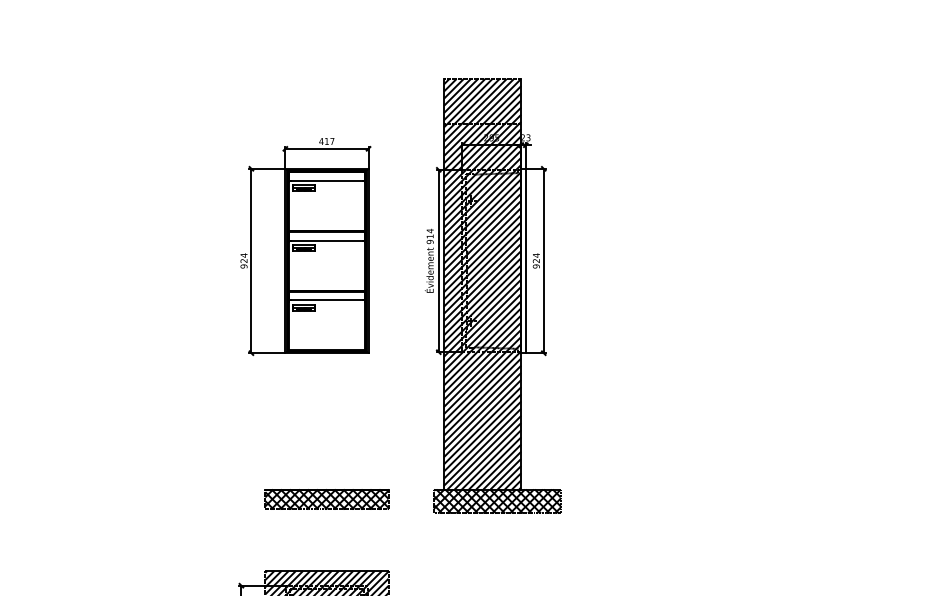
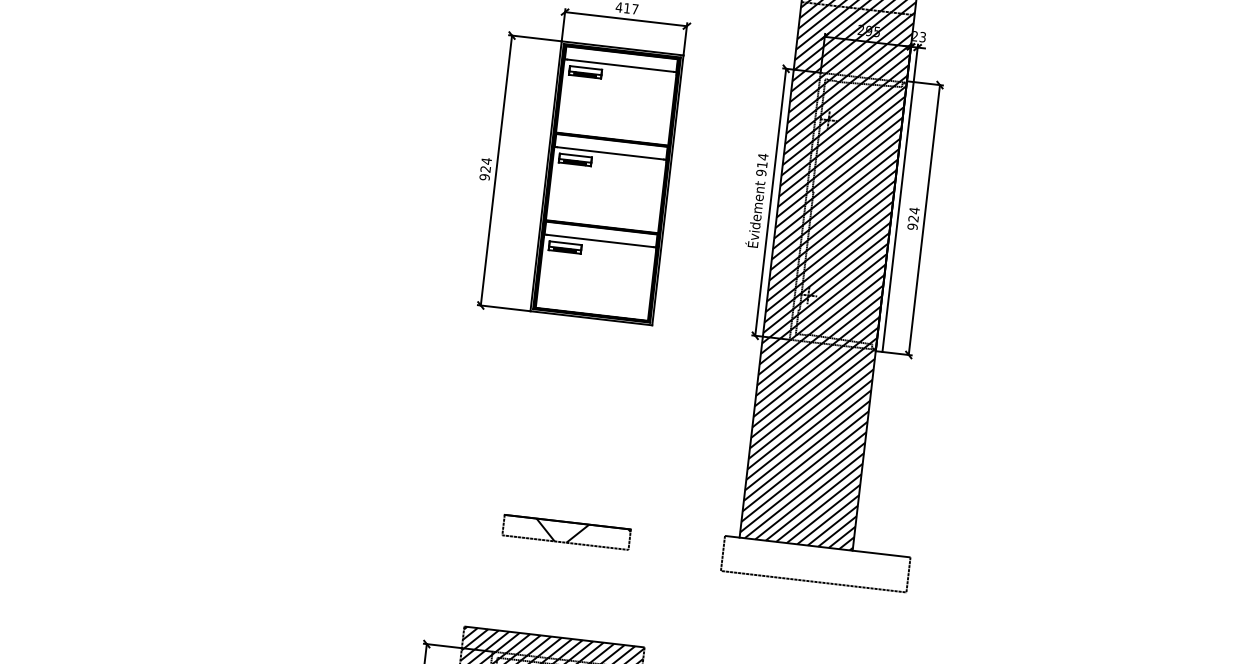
part: (326, 499) -> (565, 532), size x0.7
hatch: (497, 501) -> (815, 564), removed

